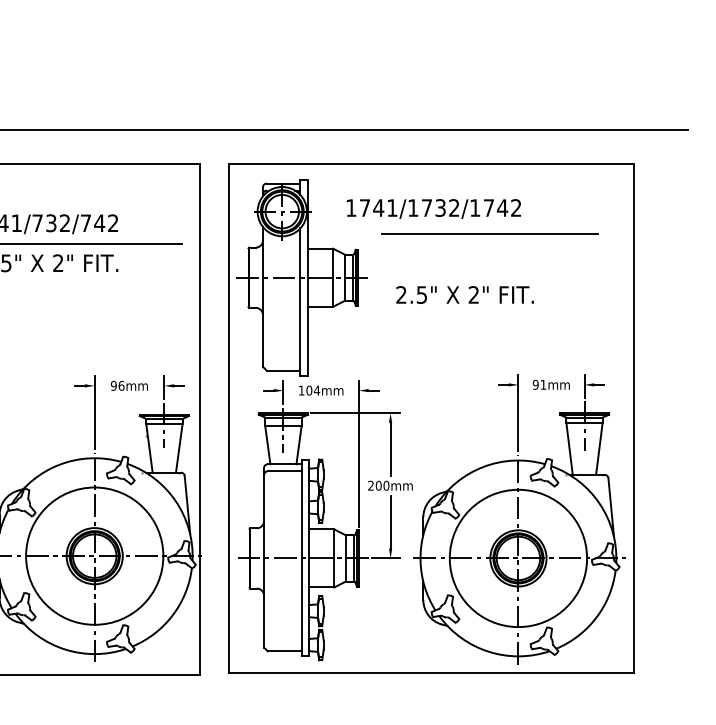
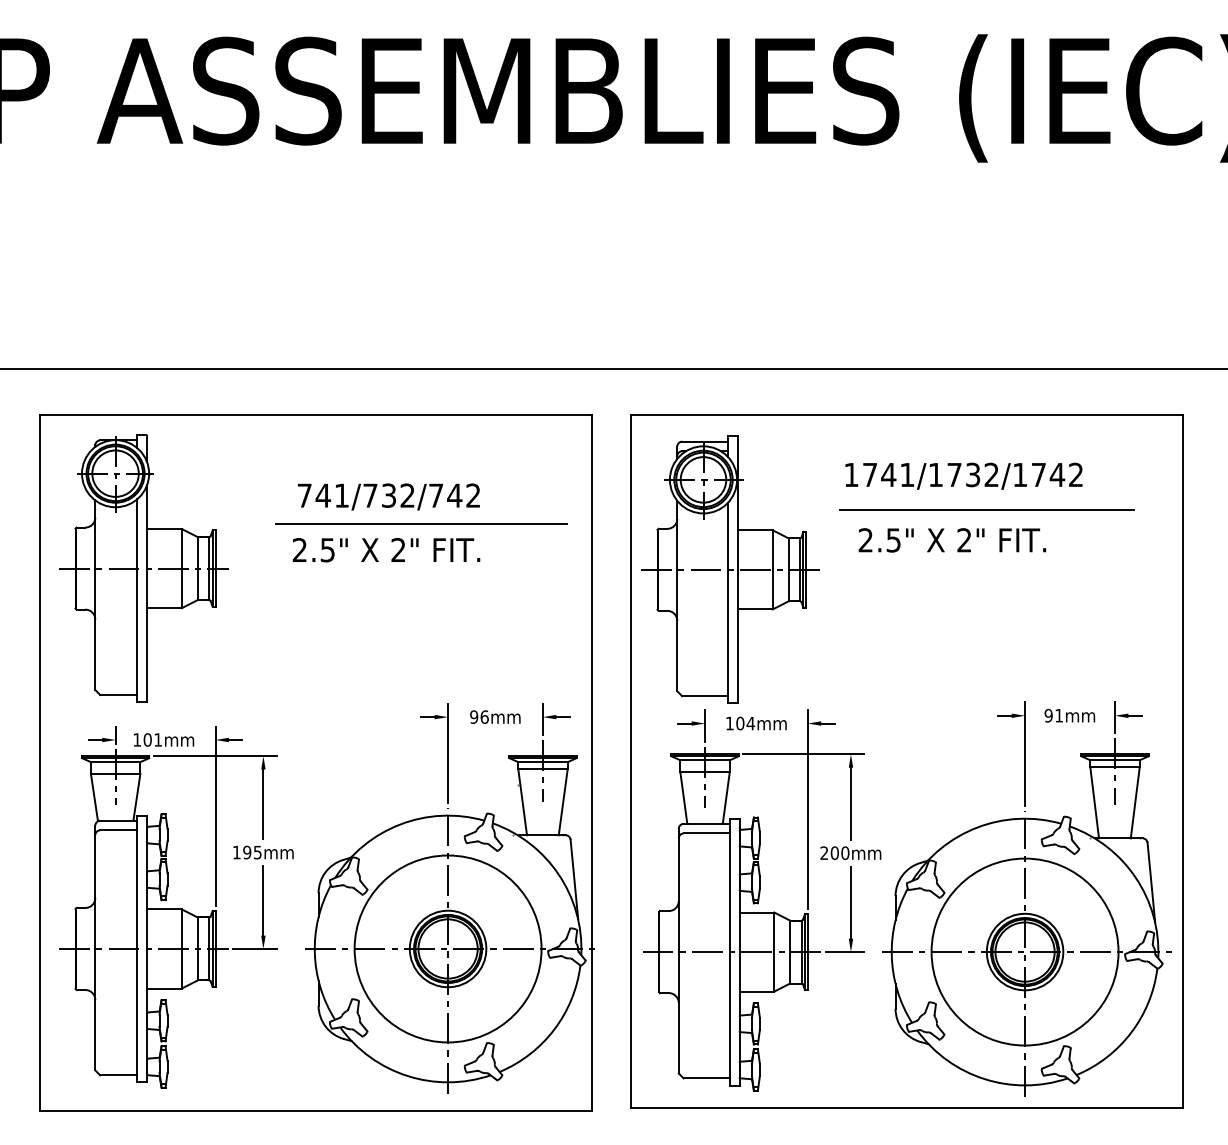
text: (433, 208) -> (963, 475), moved
text: (465, 295) -> (952, 540), moved

